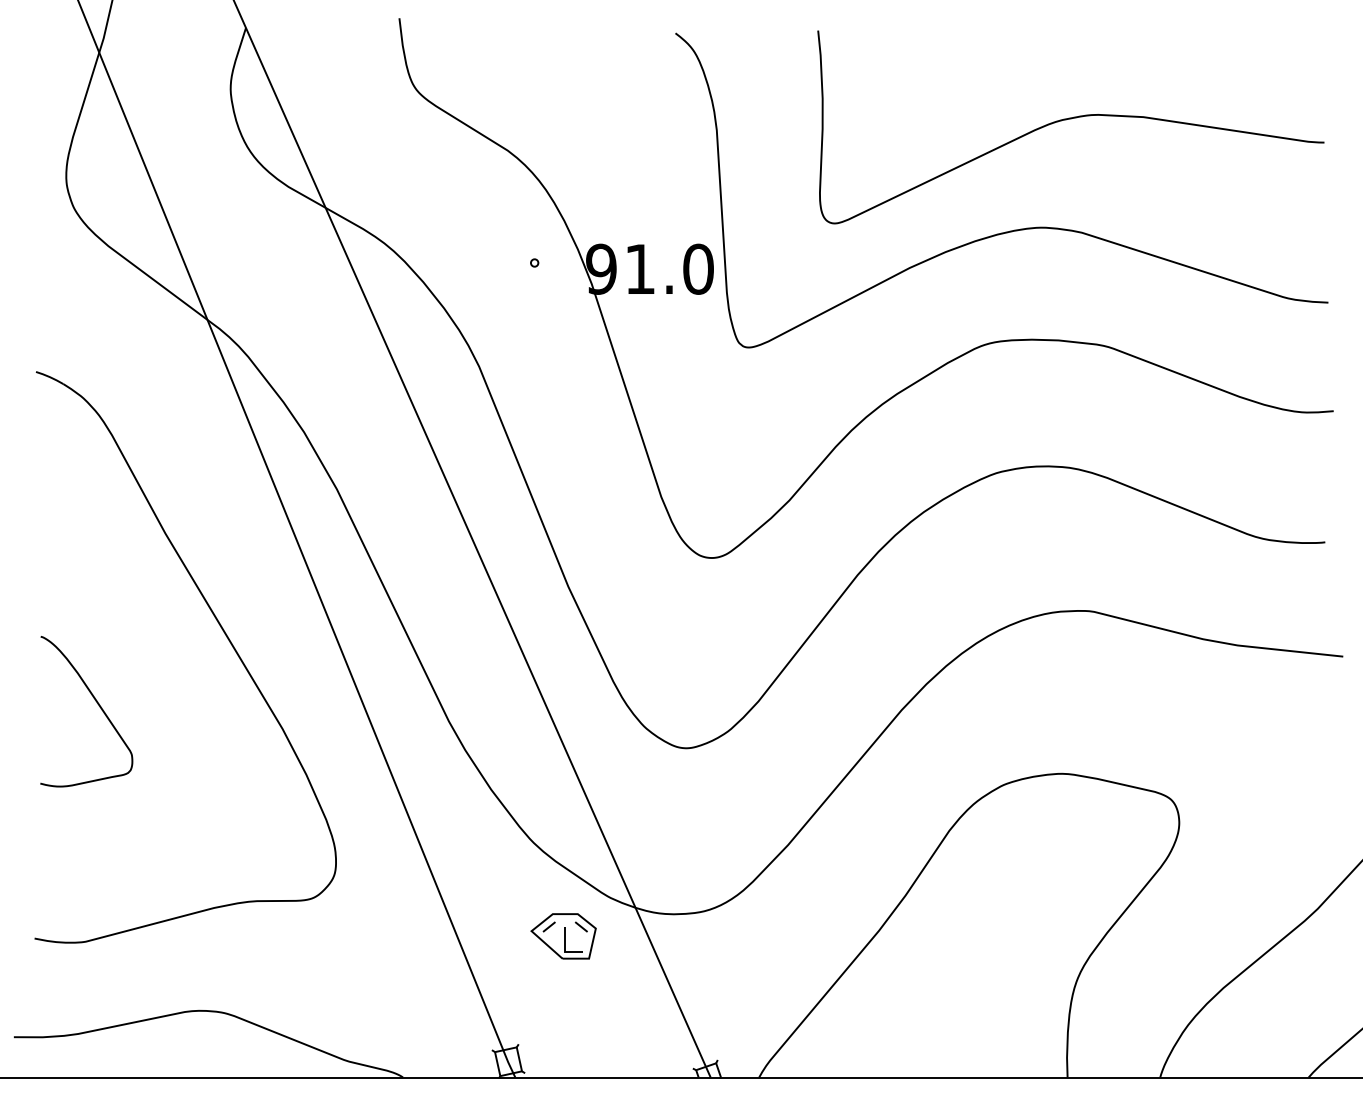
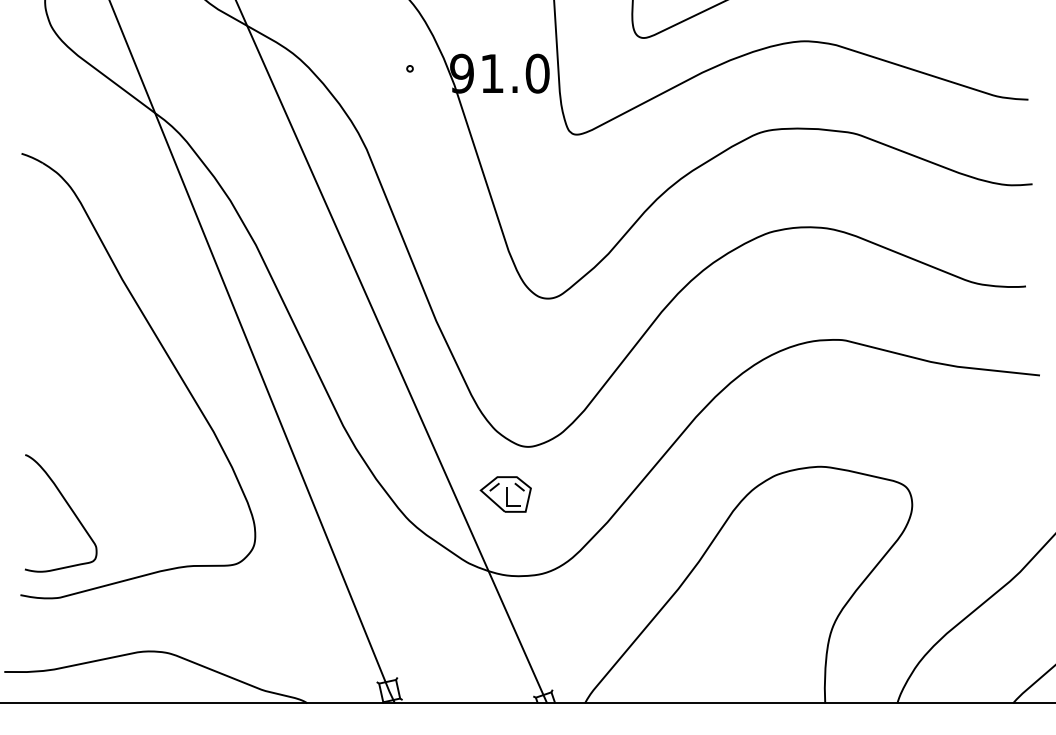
curve: (97, 704) -> (69, 507), moved
part: (563, 936) -> (505, 494), moved

